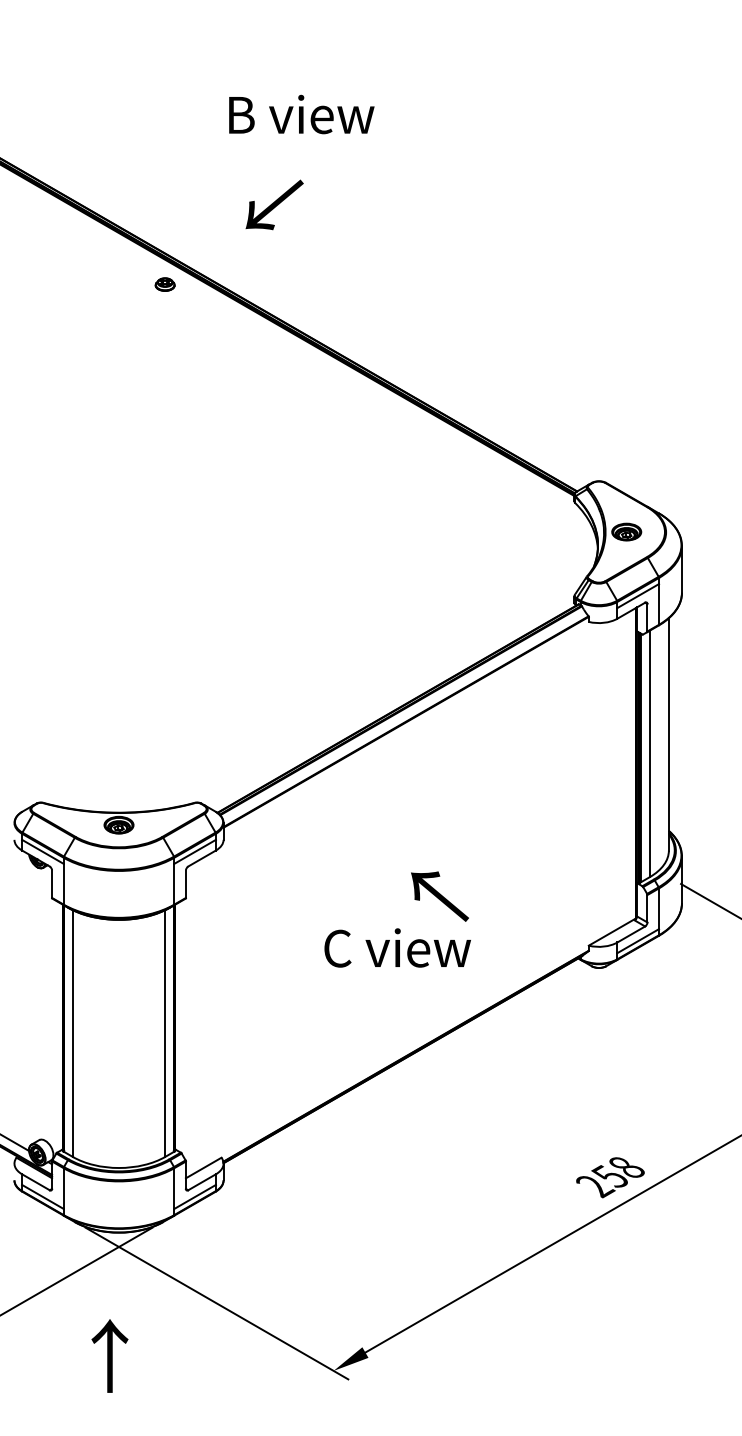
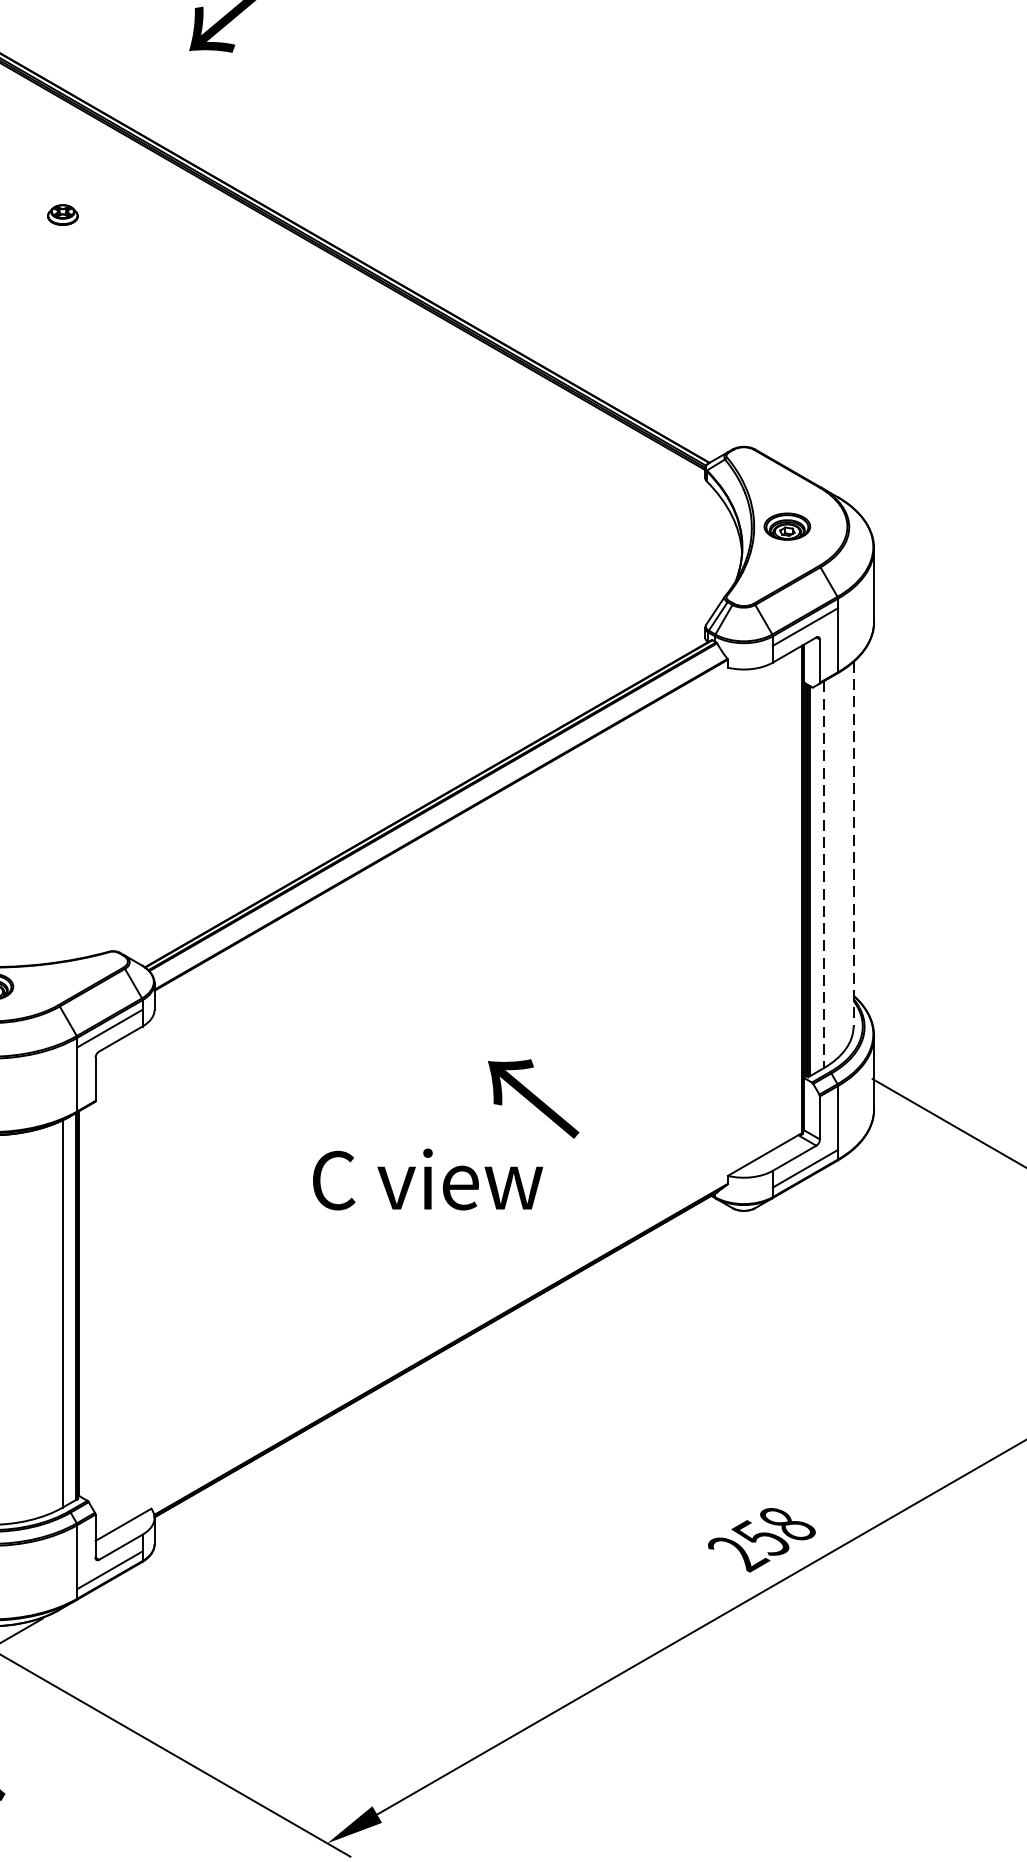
part: (164, 284) -> (61, 214), moved
line: (668, 734) -> (852, 844), solid -> dashed
line: (649, 754) -> (823, 875), solid -> dashed
text: (439, 896) -> (532, 1098), moved

